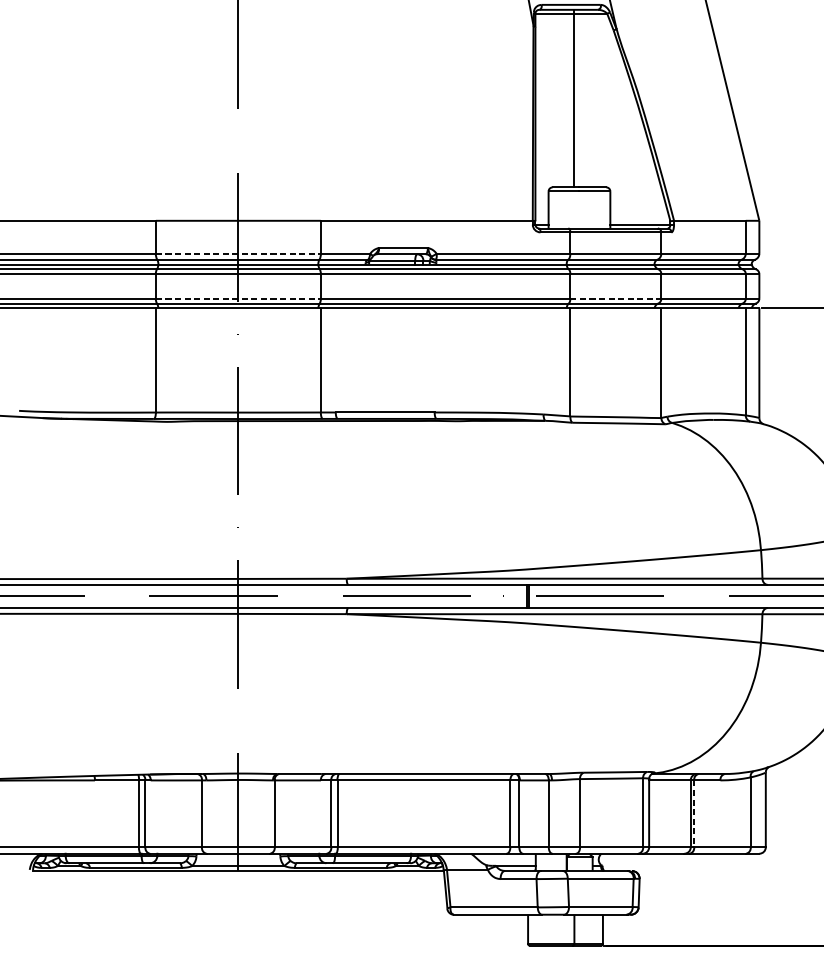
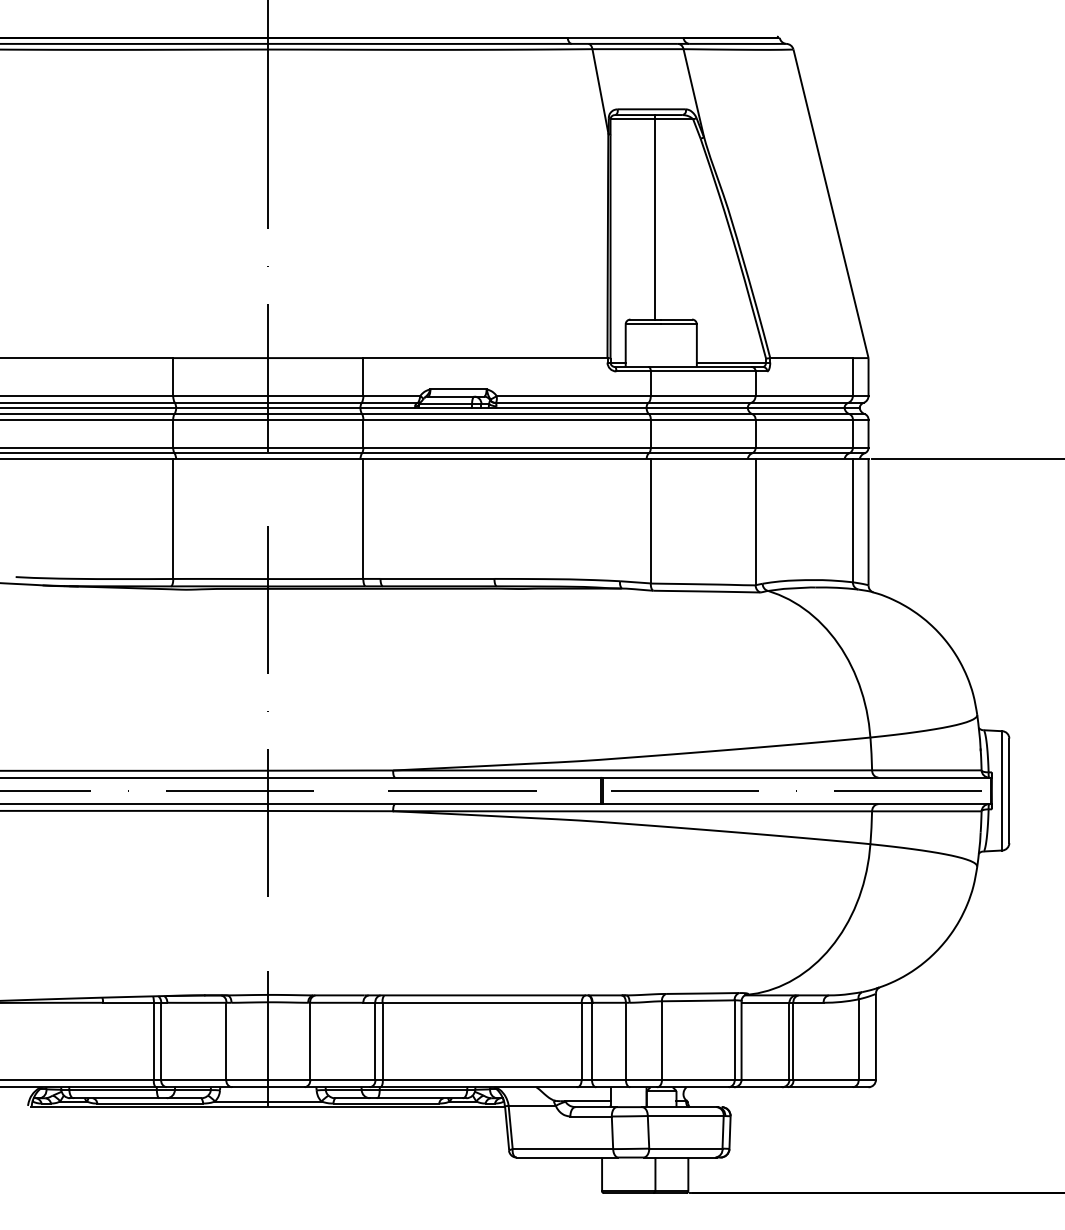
line: (238, 253) -> (268, 395), dashed -> solid
line: (238, 298) -> (268, 447), dashed -> solid
line: (616, 298) -> (703, 447), dashed -> solid
line: (694, 814) -> (793, 1041), dashed -> solid

